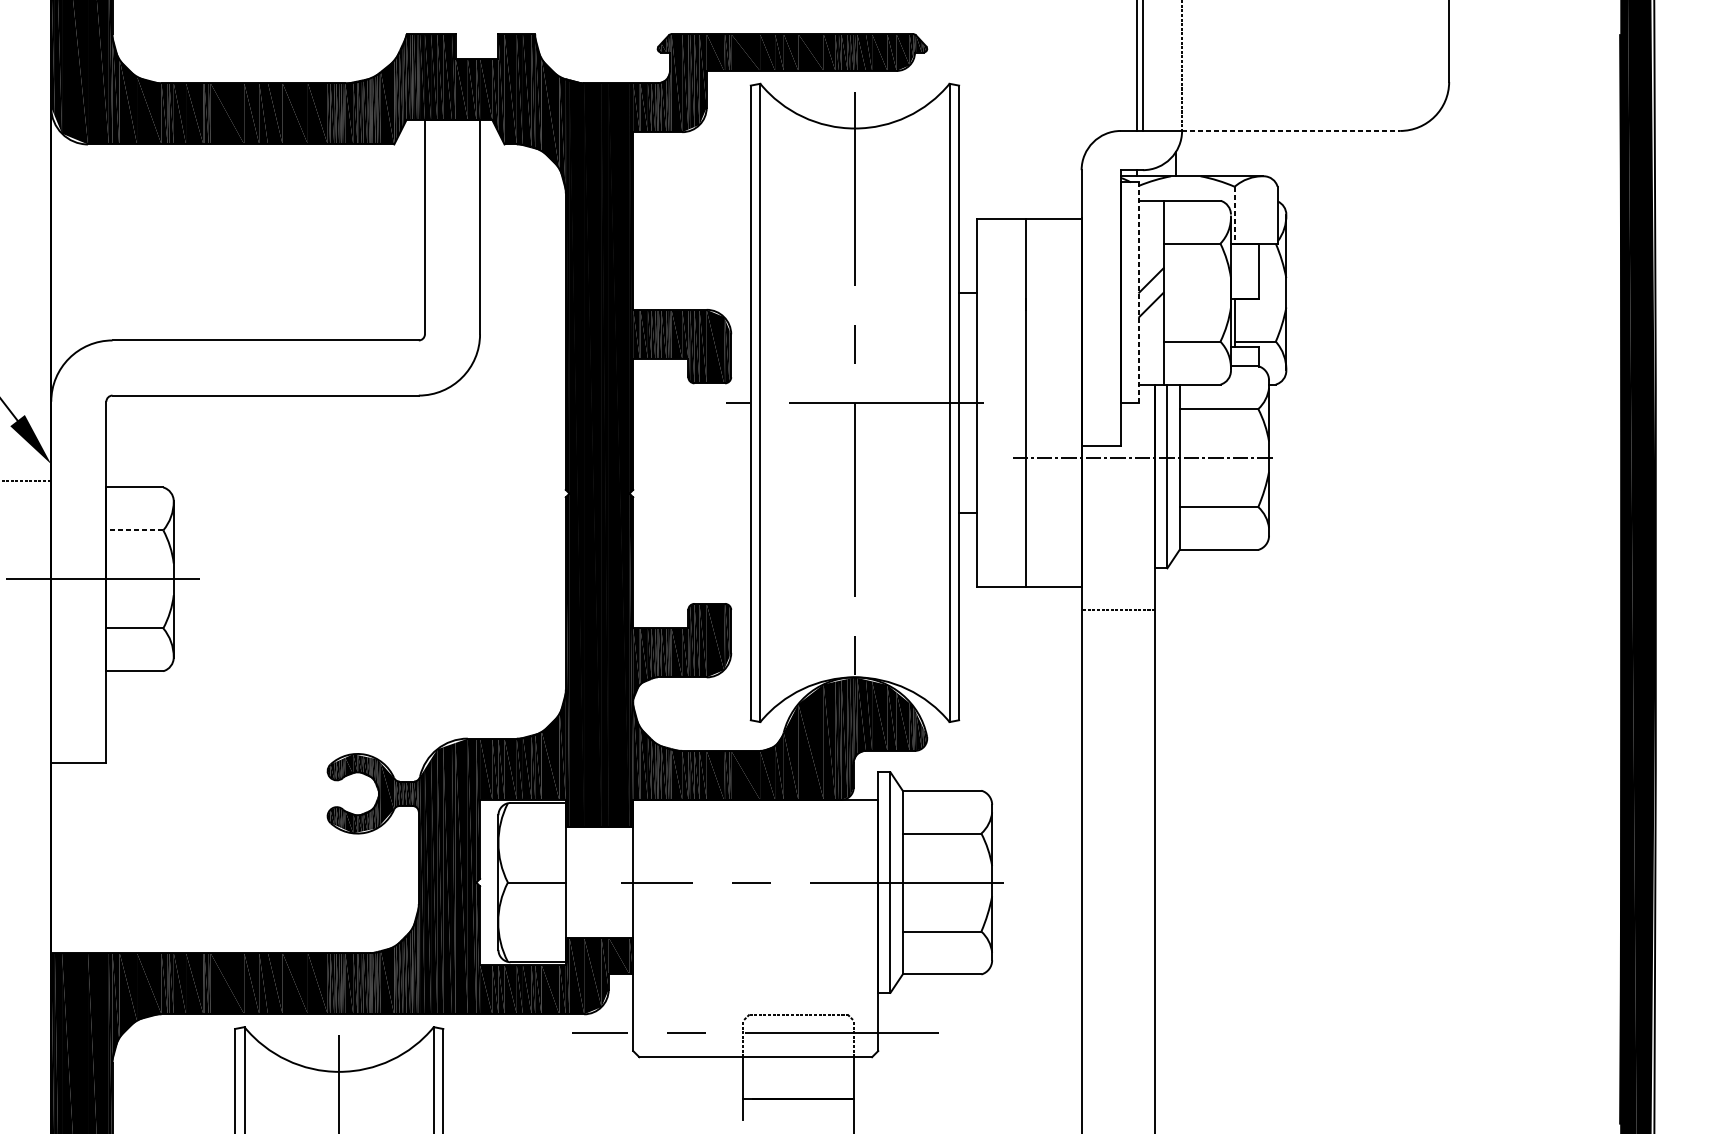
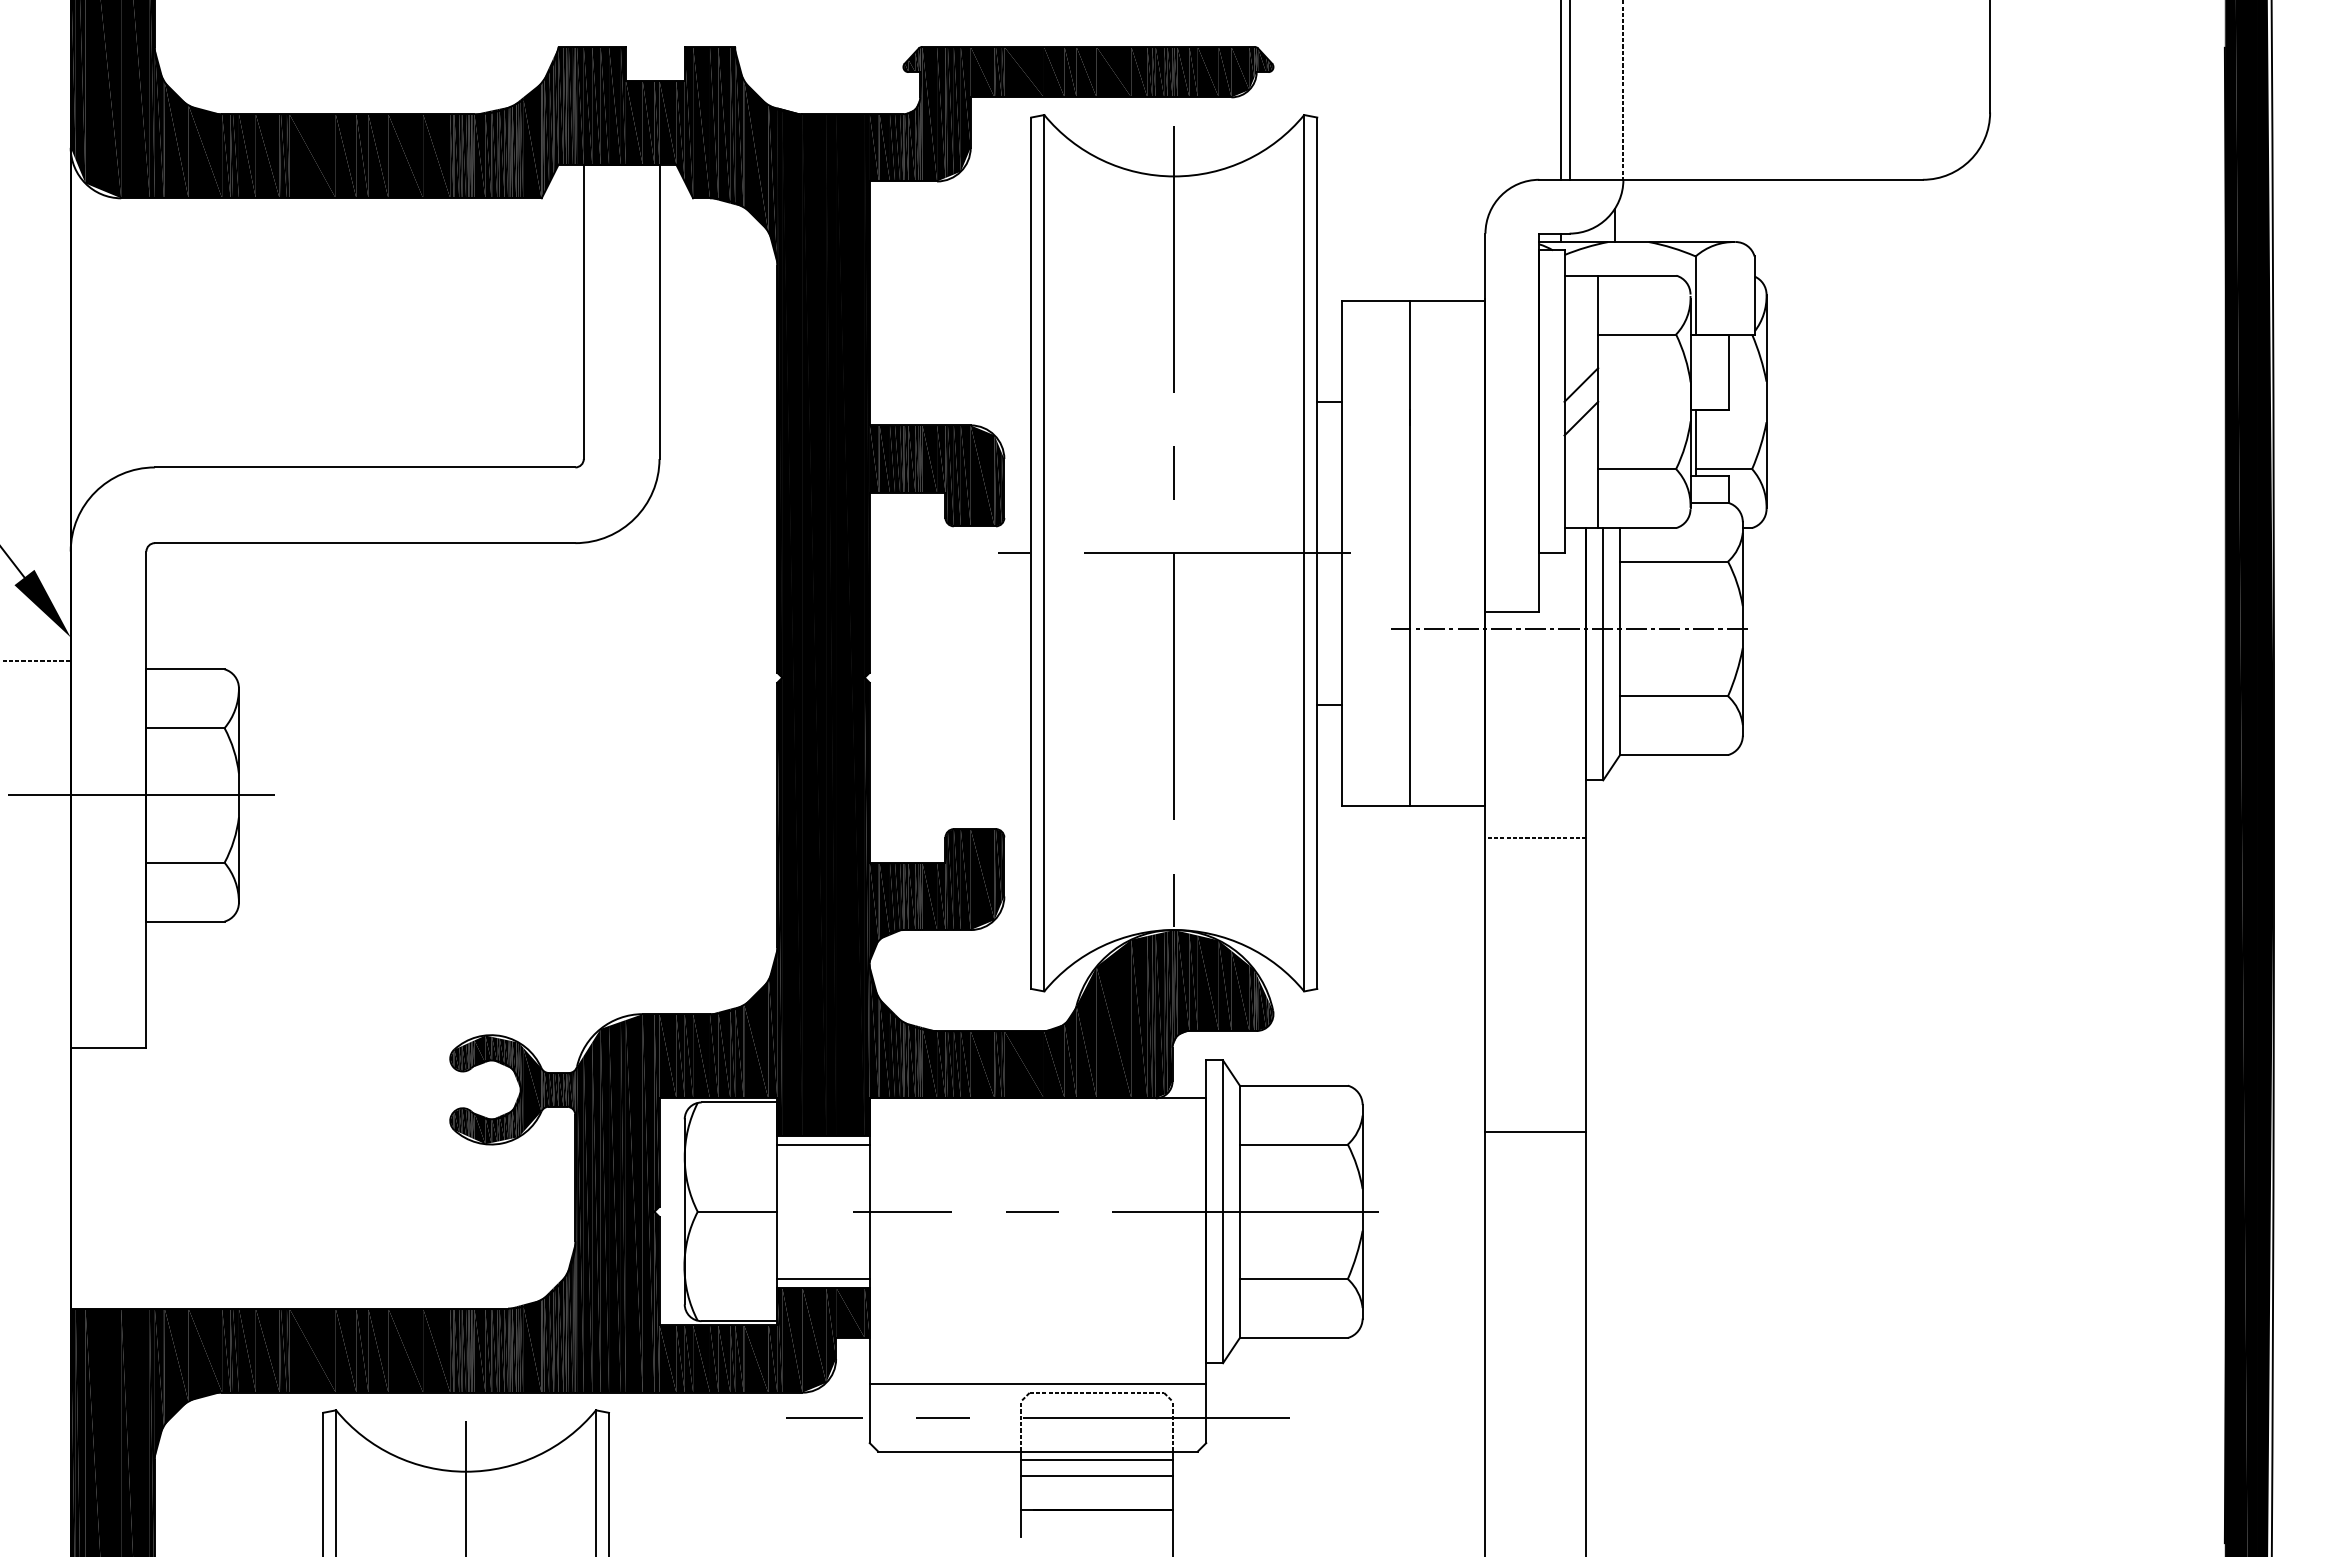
line: (1291, 130) -> (1773, 179), dashed -> solid
line: (1234, 215) -> (1695, 296), dashed -> solid
line: (1139, 292) -> (1564, 401), dashed -> solid
line: (134, 530) -> (185, 728), dashed -> solid
line: (1118, 824) -> (1535, 1131), added
line: (599, 833) -> (823, 1144), added
line: (599, 931) -> (823, 1279), added
line: (755, 1008) -> (1037, 1384), added
line: (798, 1063) -> (1096, 1460), added
line: (798, 1074) -> (1096, 1475), added

